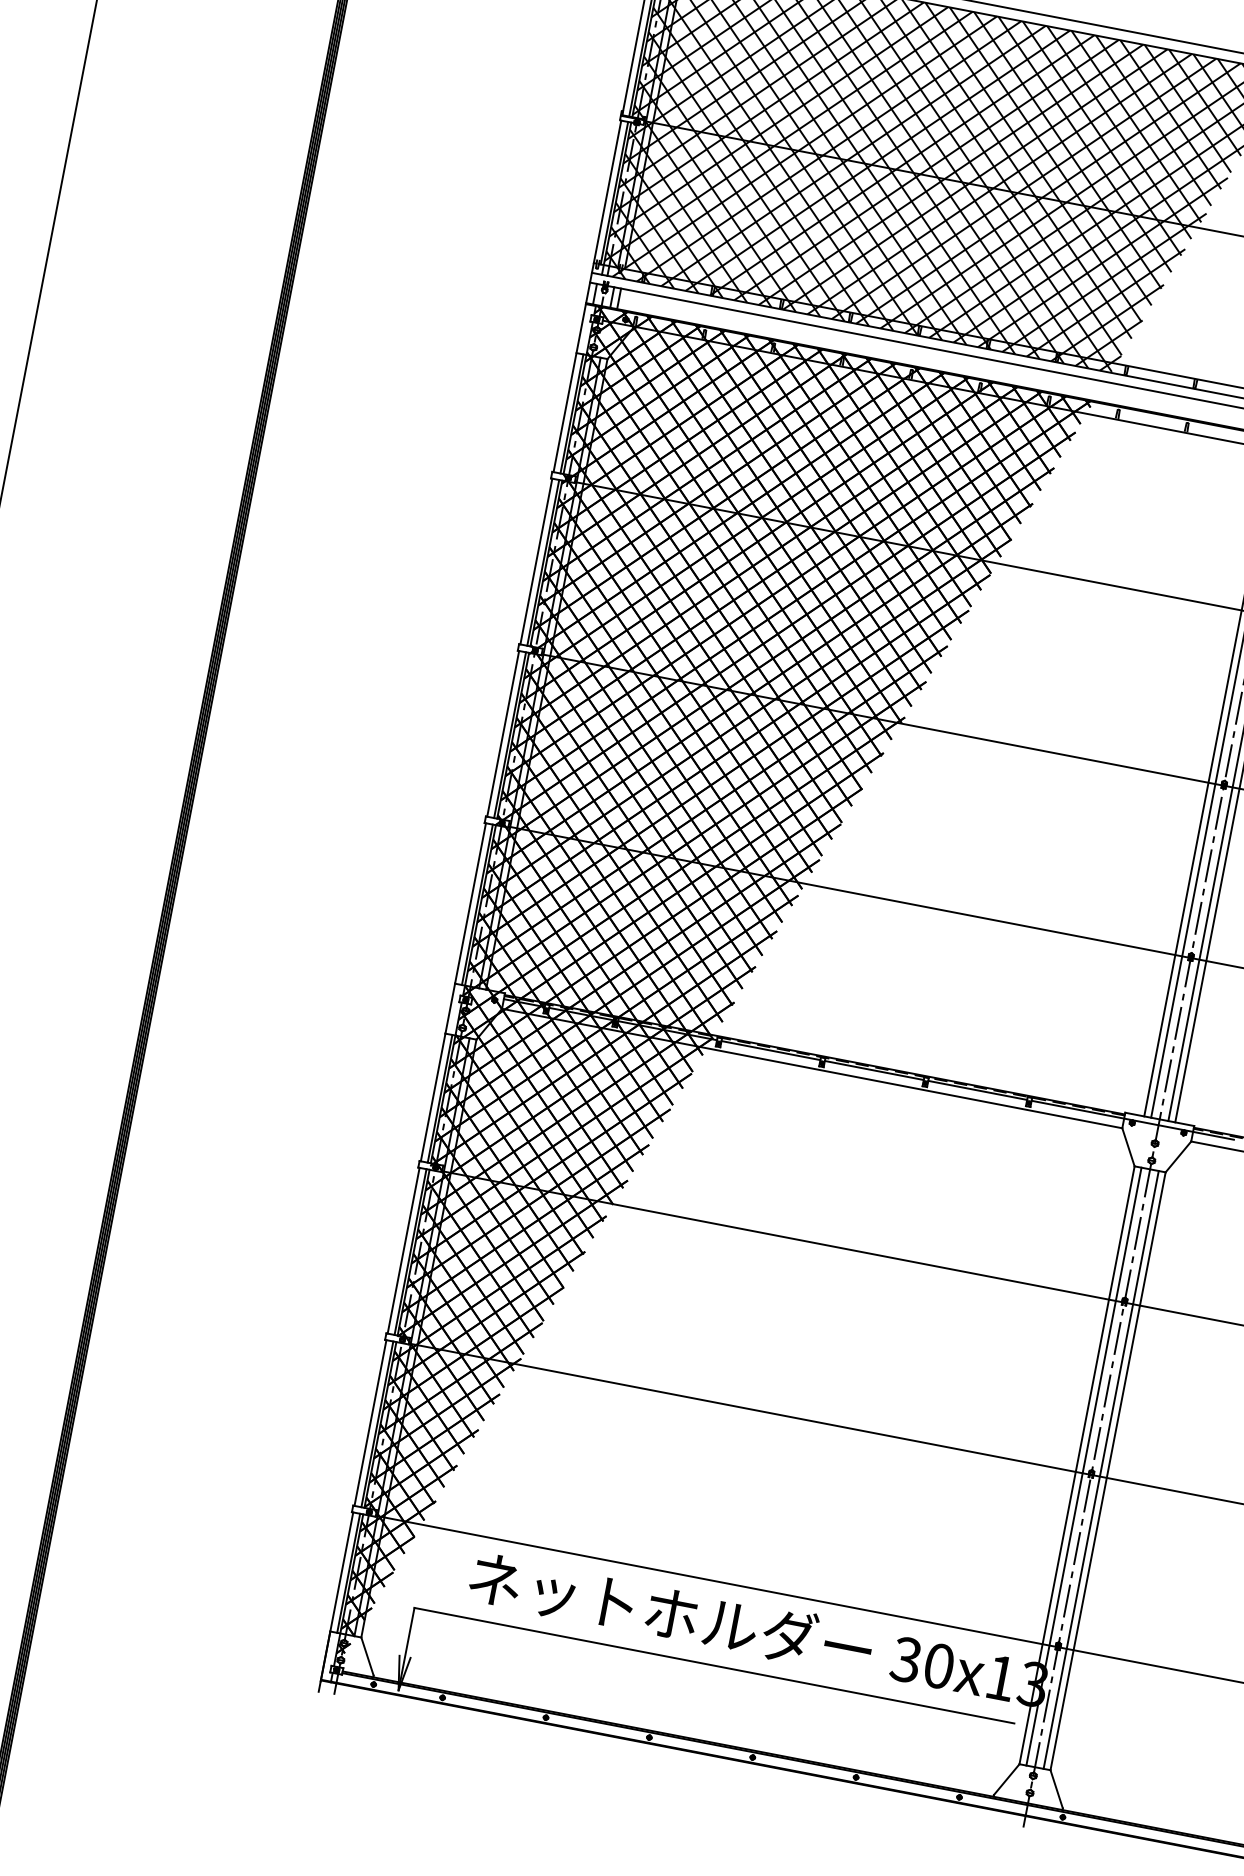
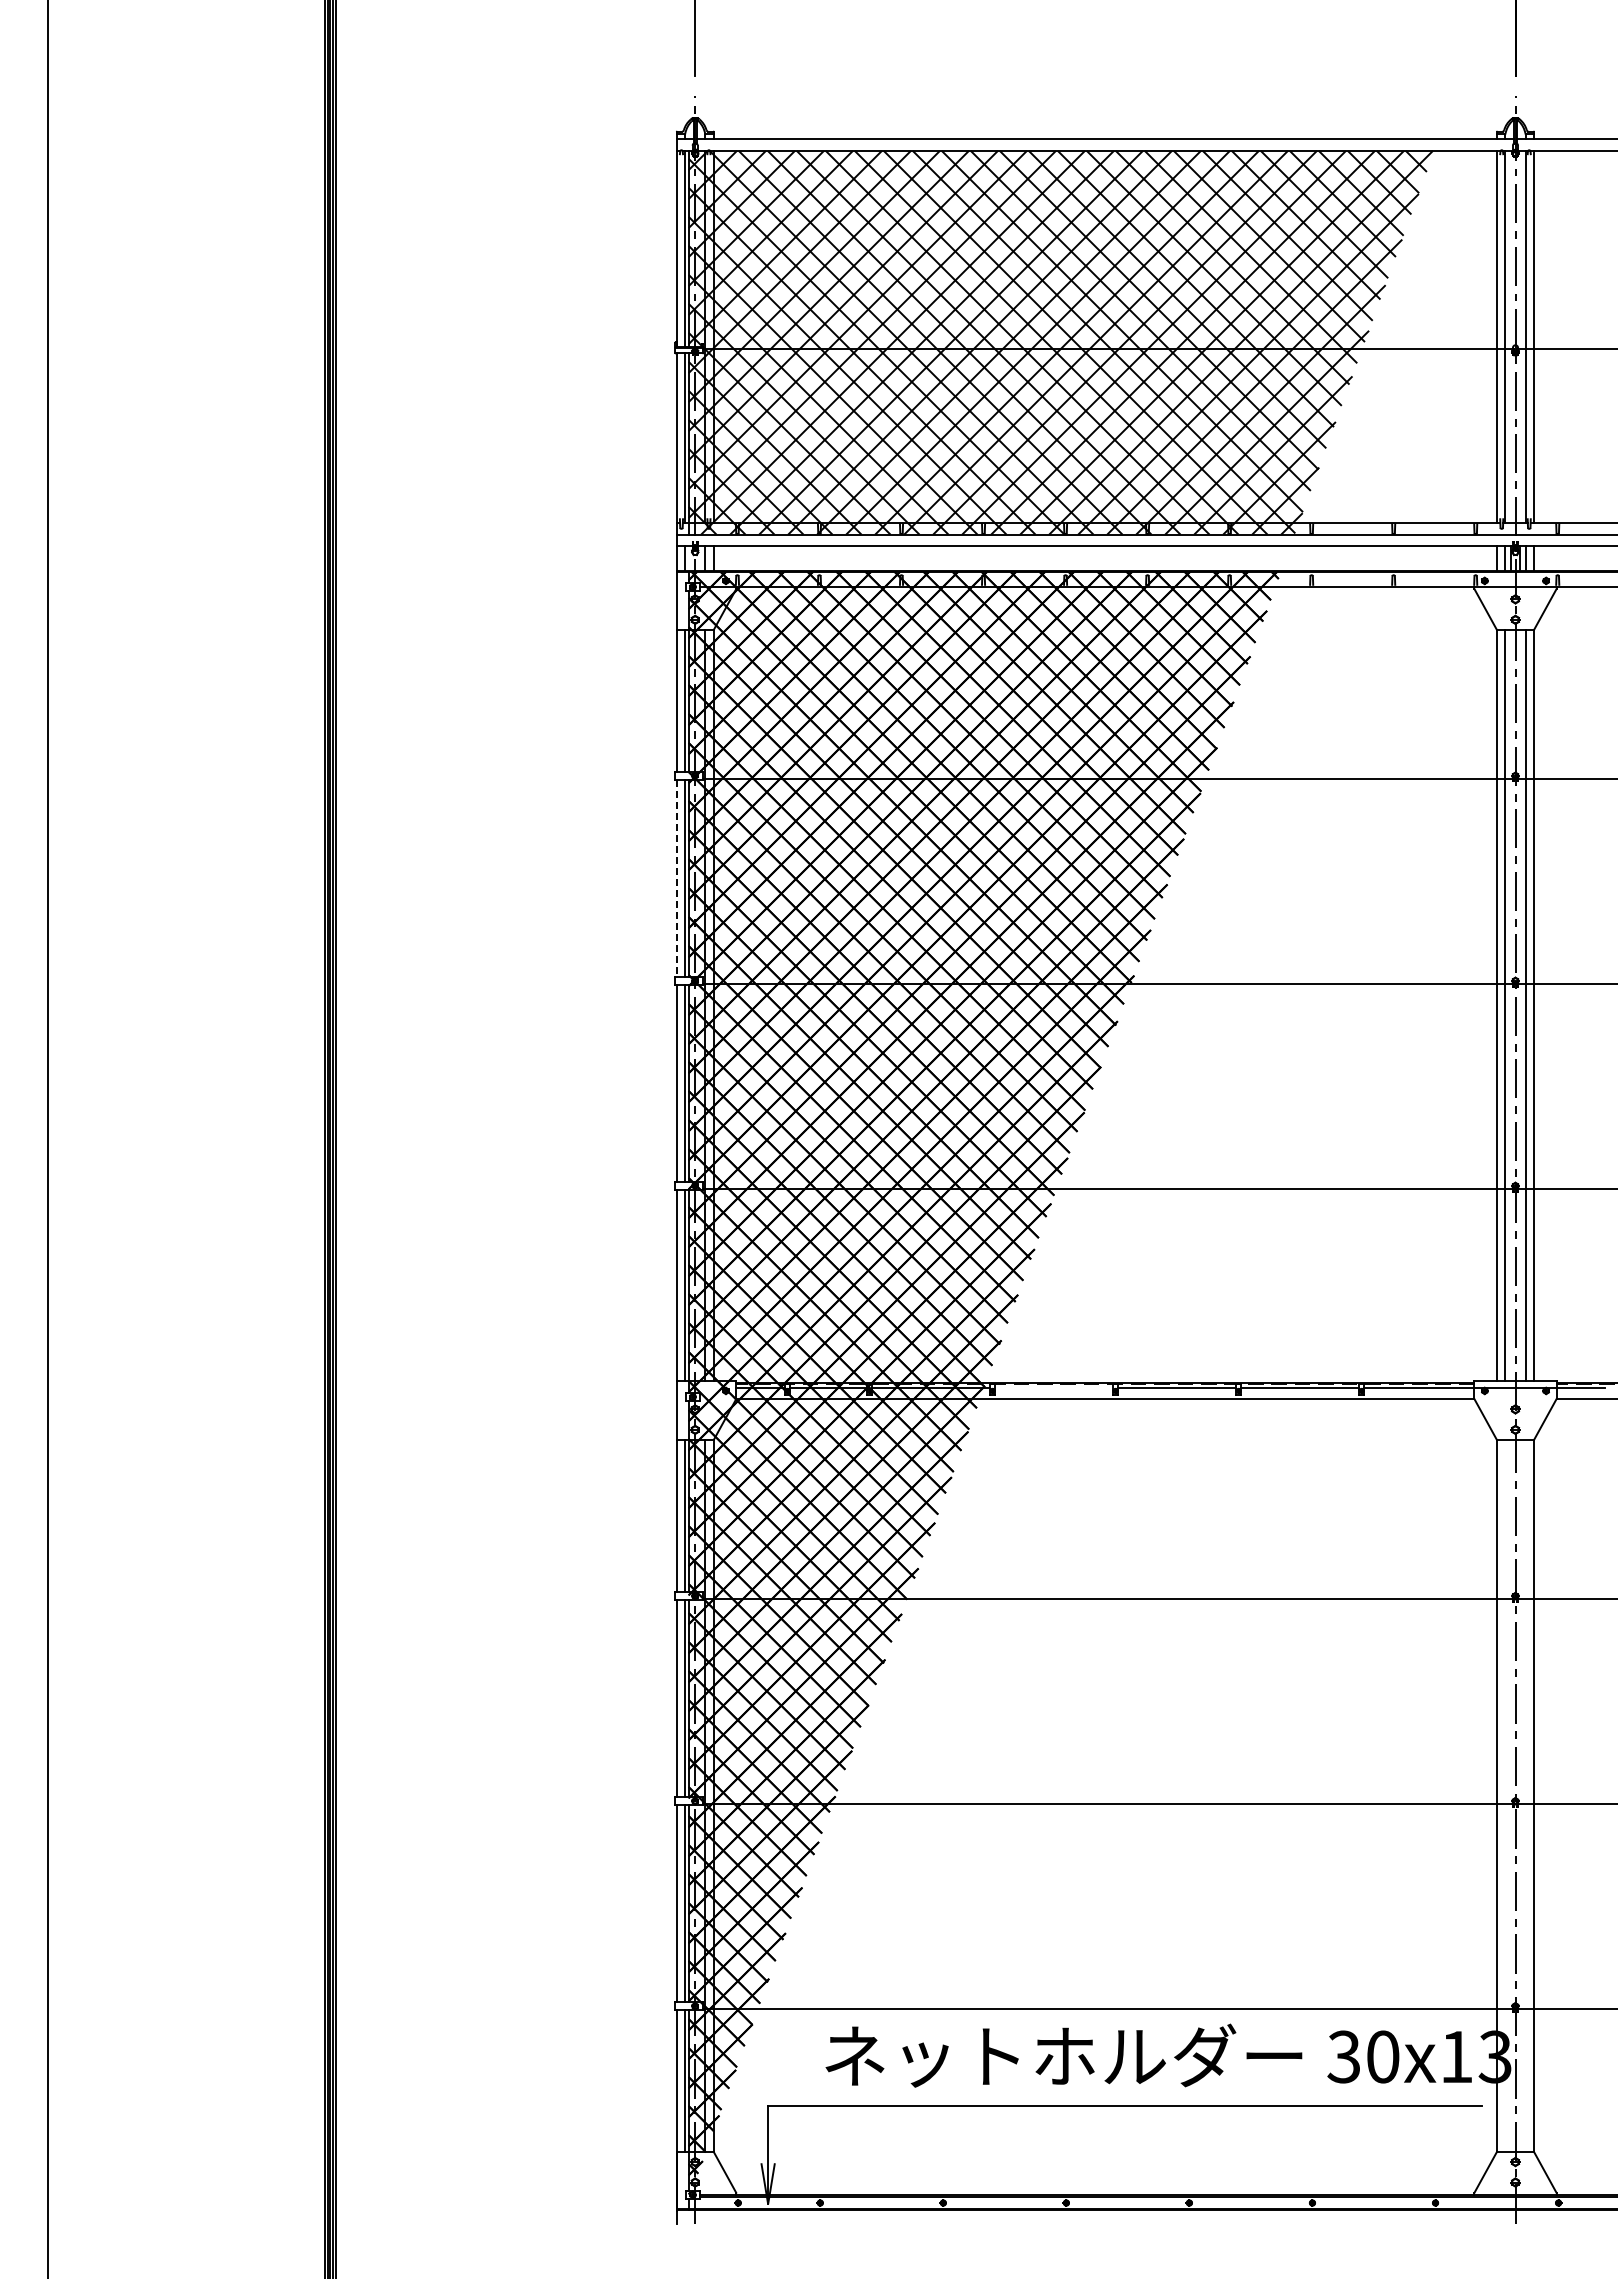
line: (536, 561) -> (676, 878), solid -> dashed
line: (770, 1050) -> (1053, 1387), removed
line: (1084, 1466) -> (1505, 1795), removed
line: (1101, 1469) -> (1525, 1795), removed

